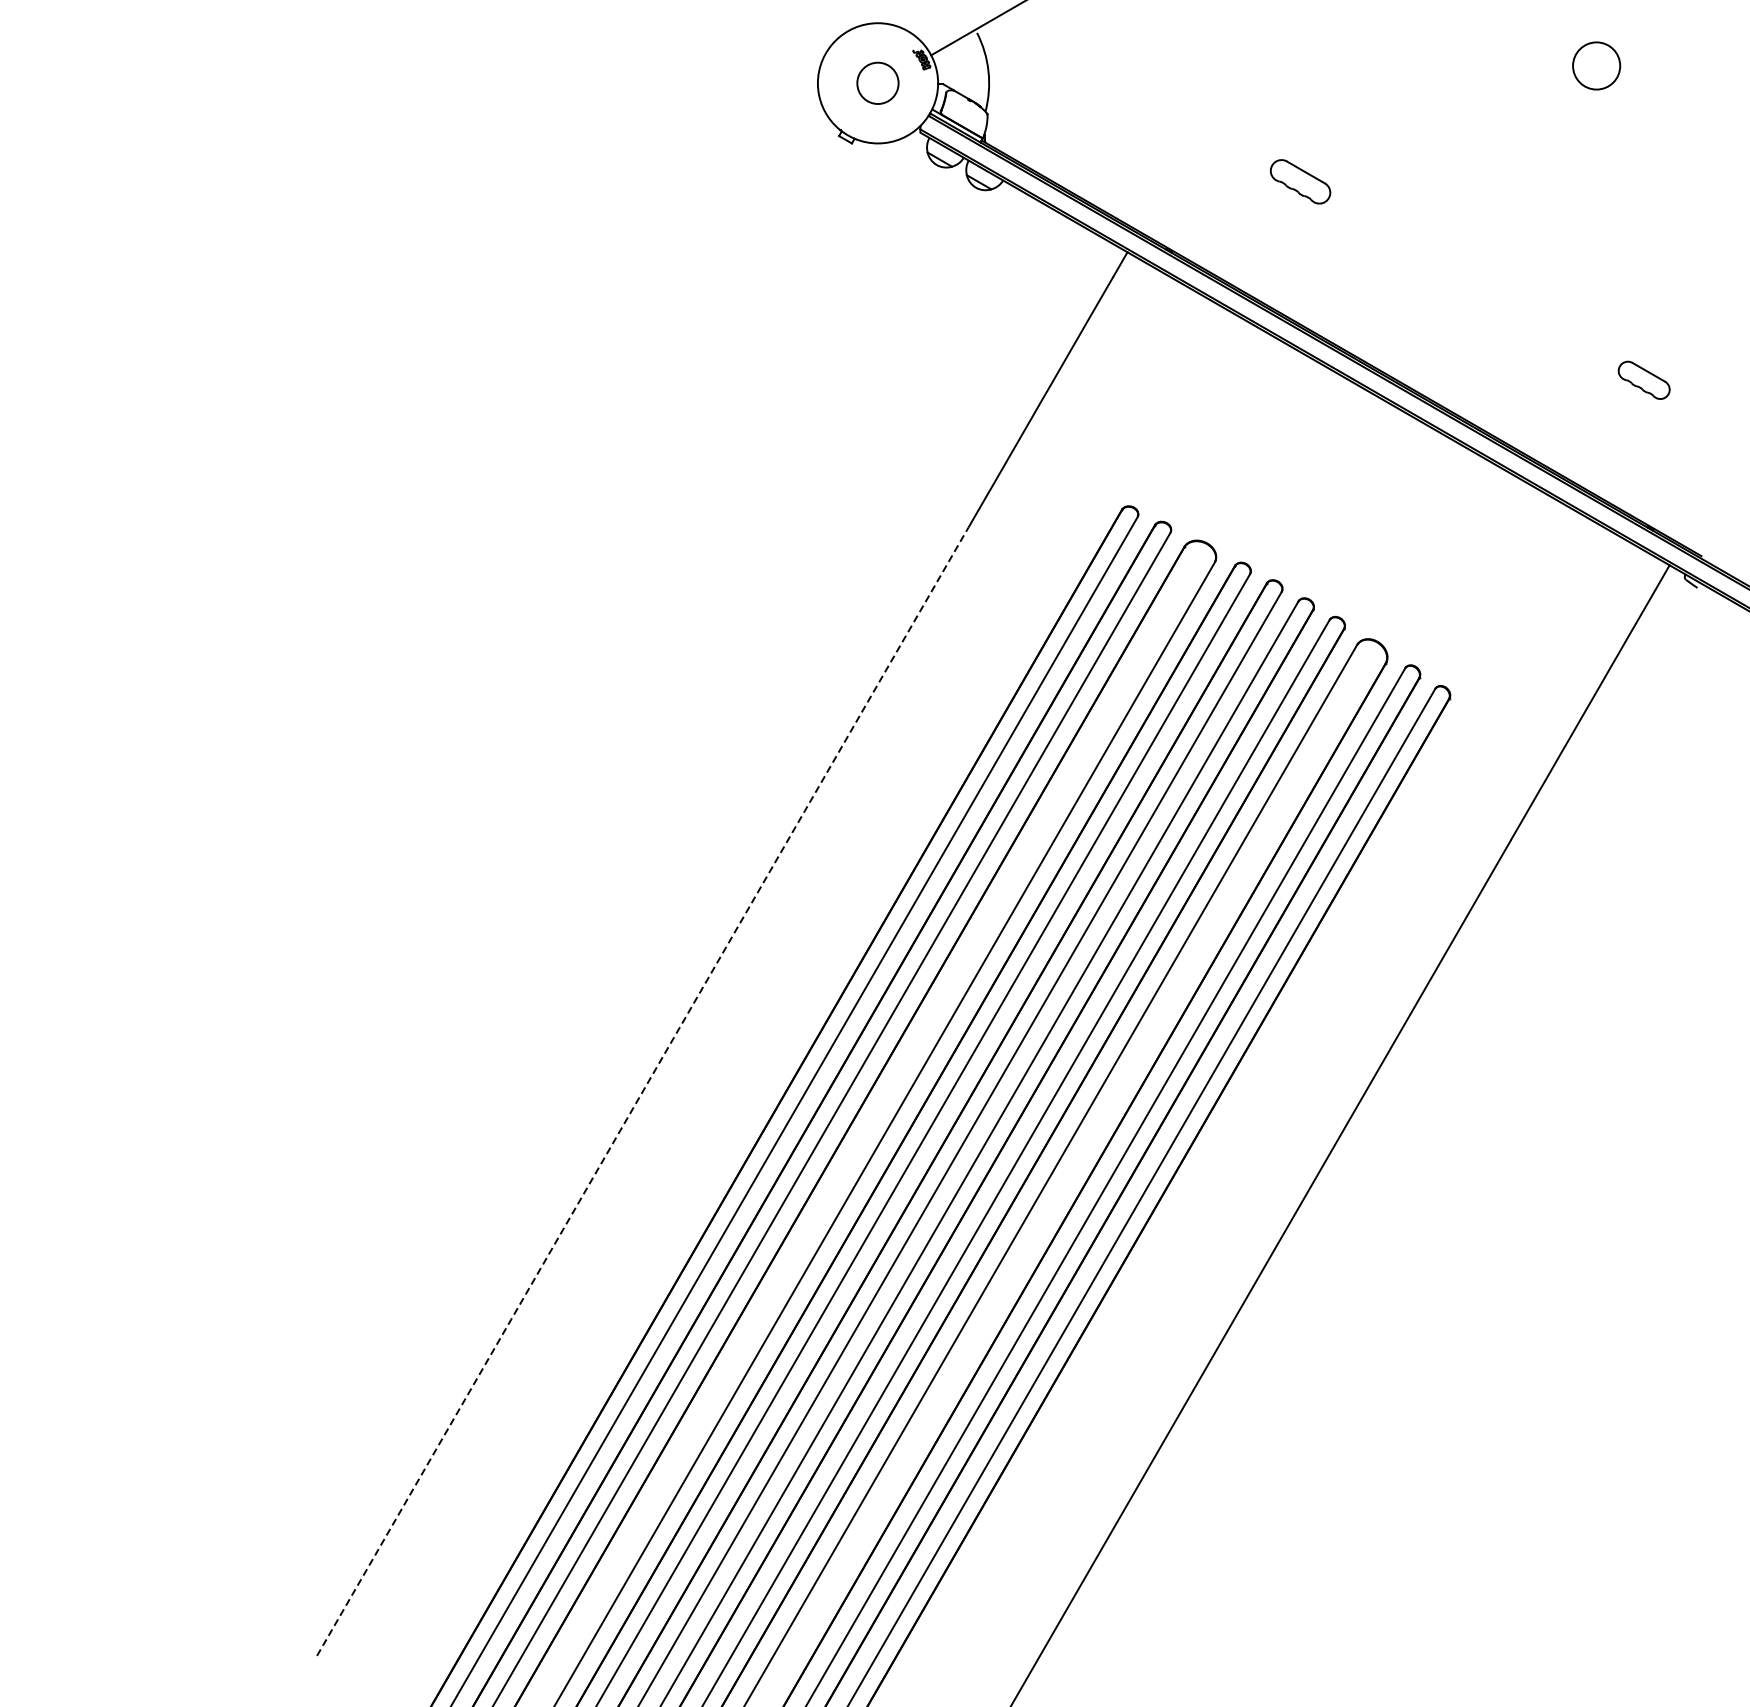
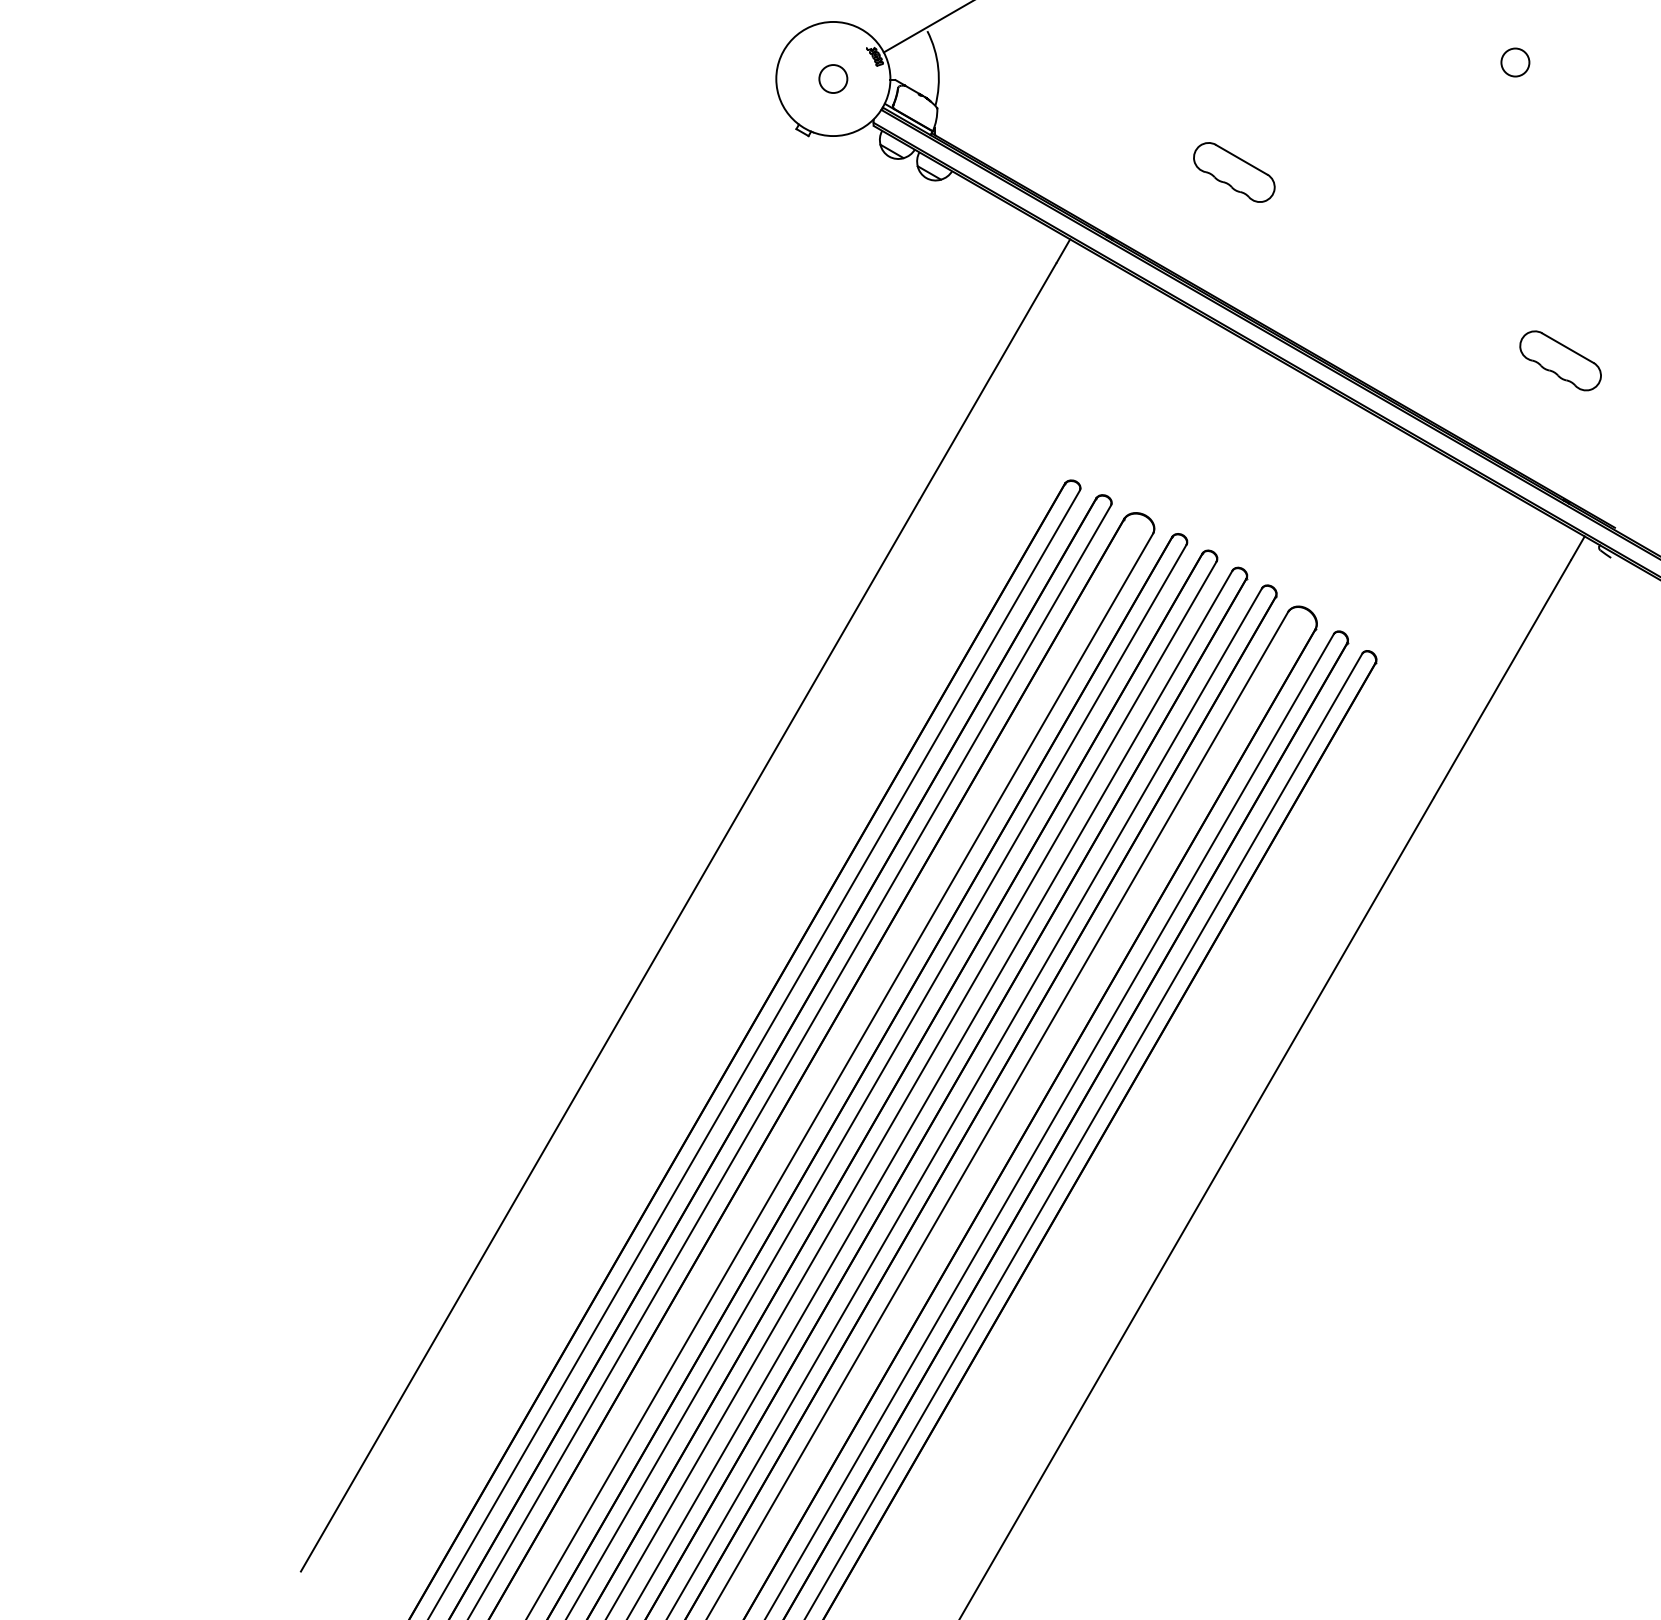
circle: (1596, 65) -> (1515, 62), size x0.62
circle: (878, 82) -> (833, 78), size x0.71
part: (1300, 181) -> (1234, 172), size x1.43
part: (1644, 379) -> (1560, 360), size x1.67
line: (643, 1091) -> (610, 1035), dashed -> solid

